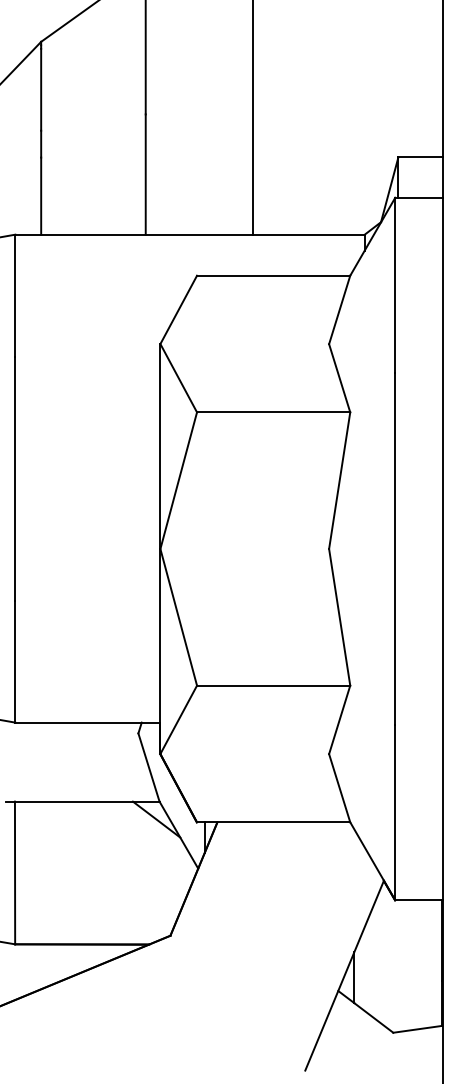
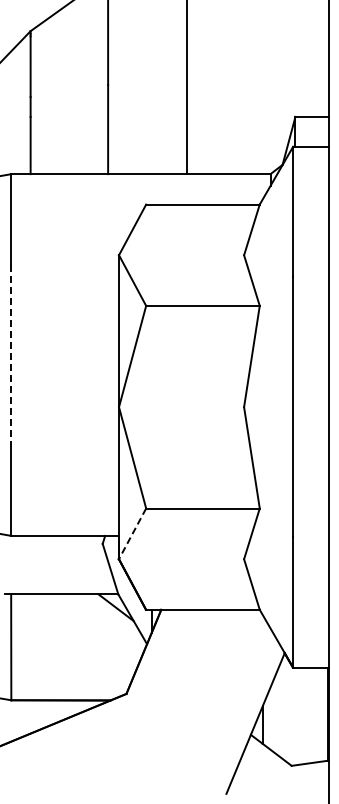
line: (15, 479) -> (11, 355), solid -> dashed
line: (178, 719) -> (132, 533), solid -> dashed

